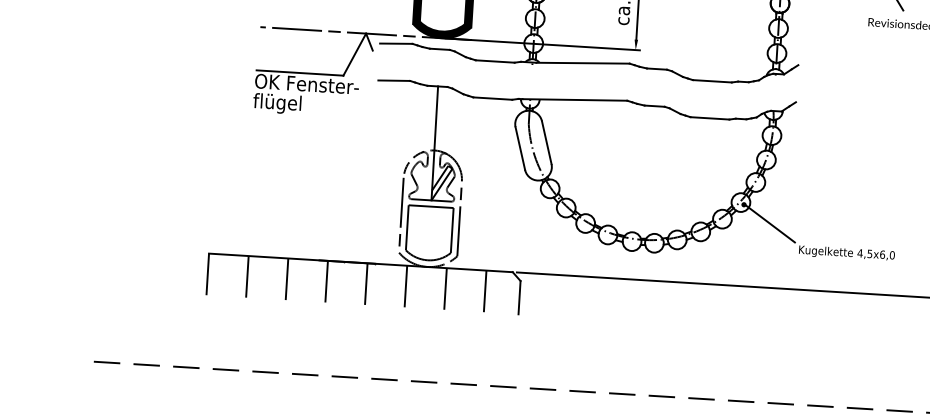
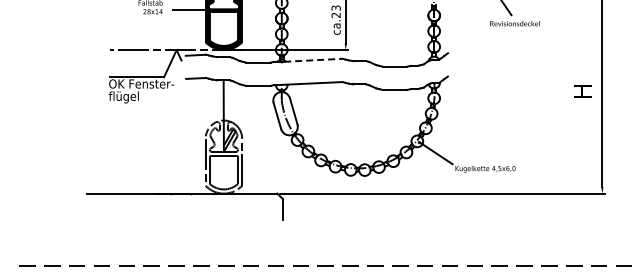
line: (583, 63) -> (313, 60), solid -> dashed
hatch: (345, 282) -> (173, 206), removed

